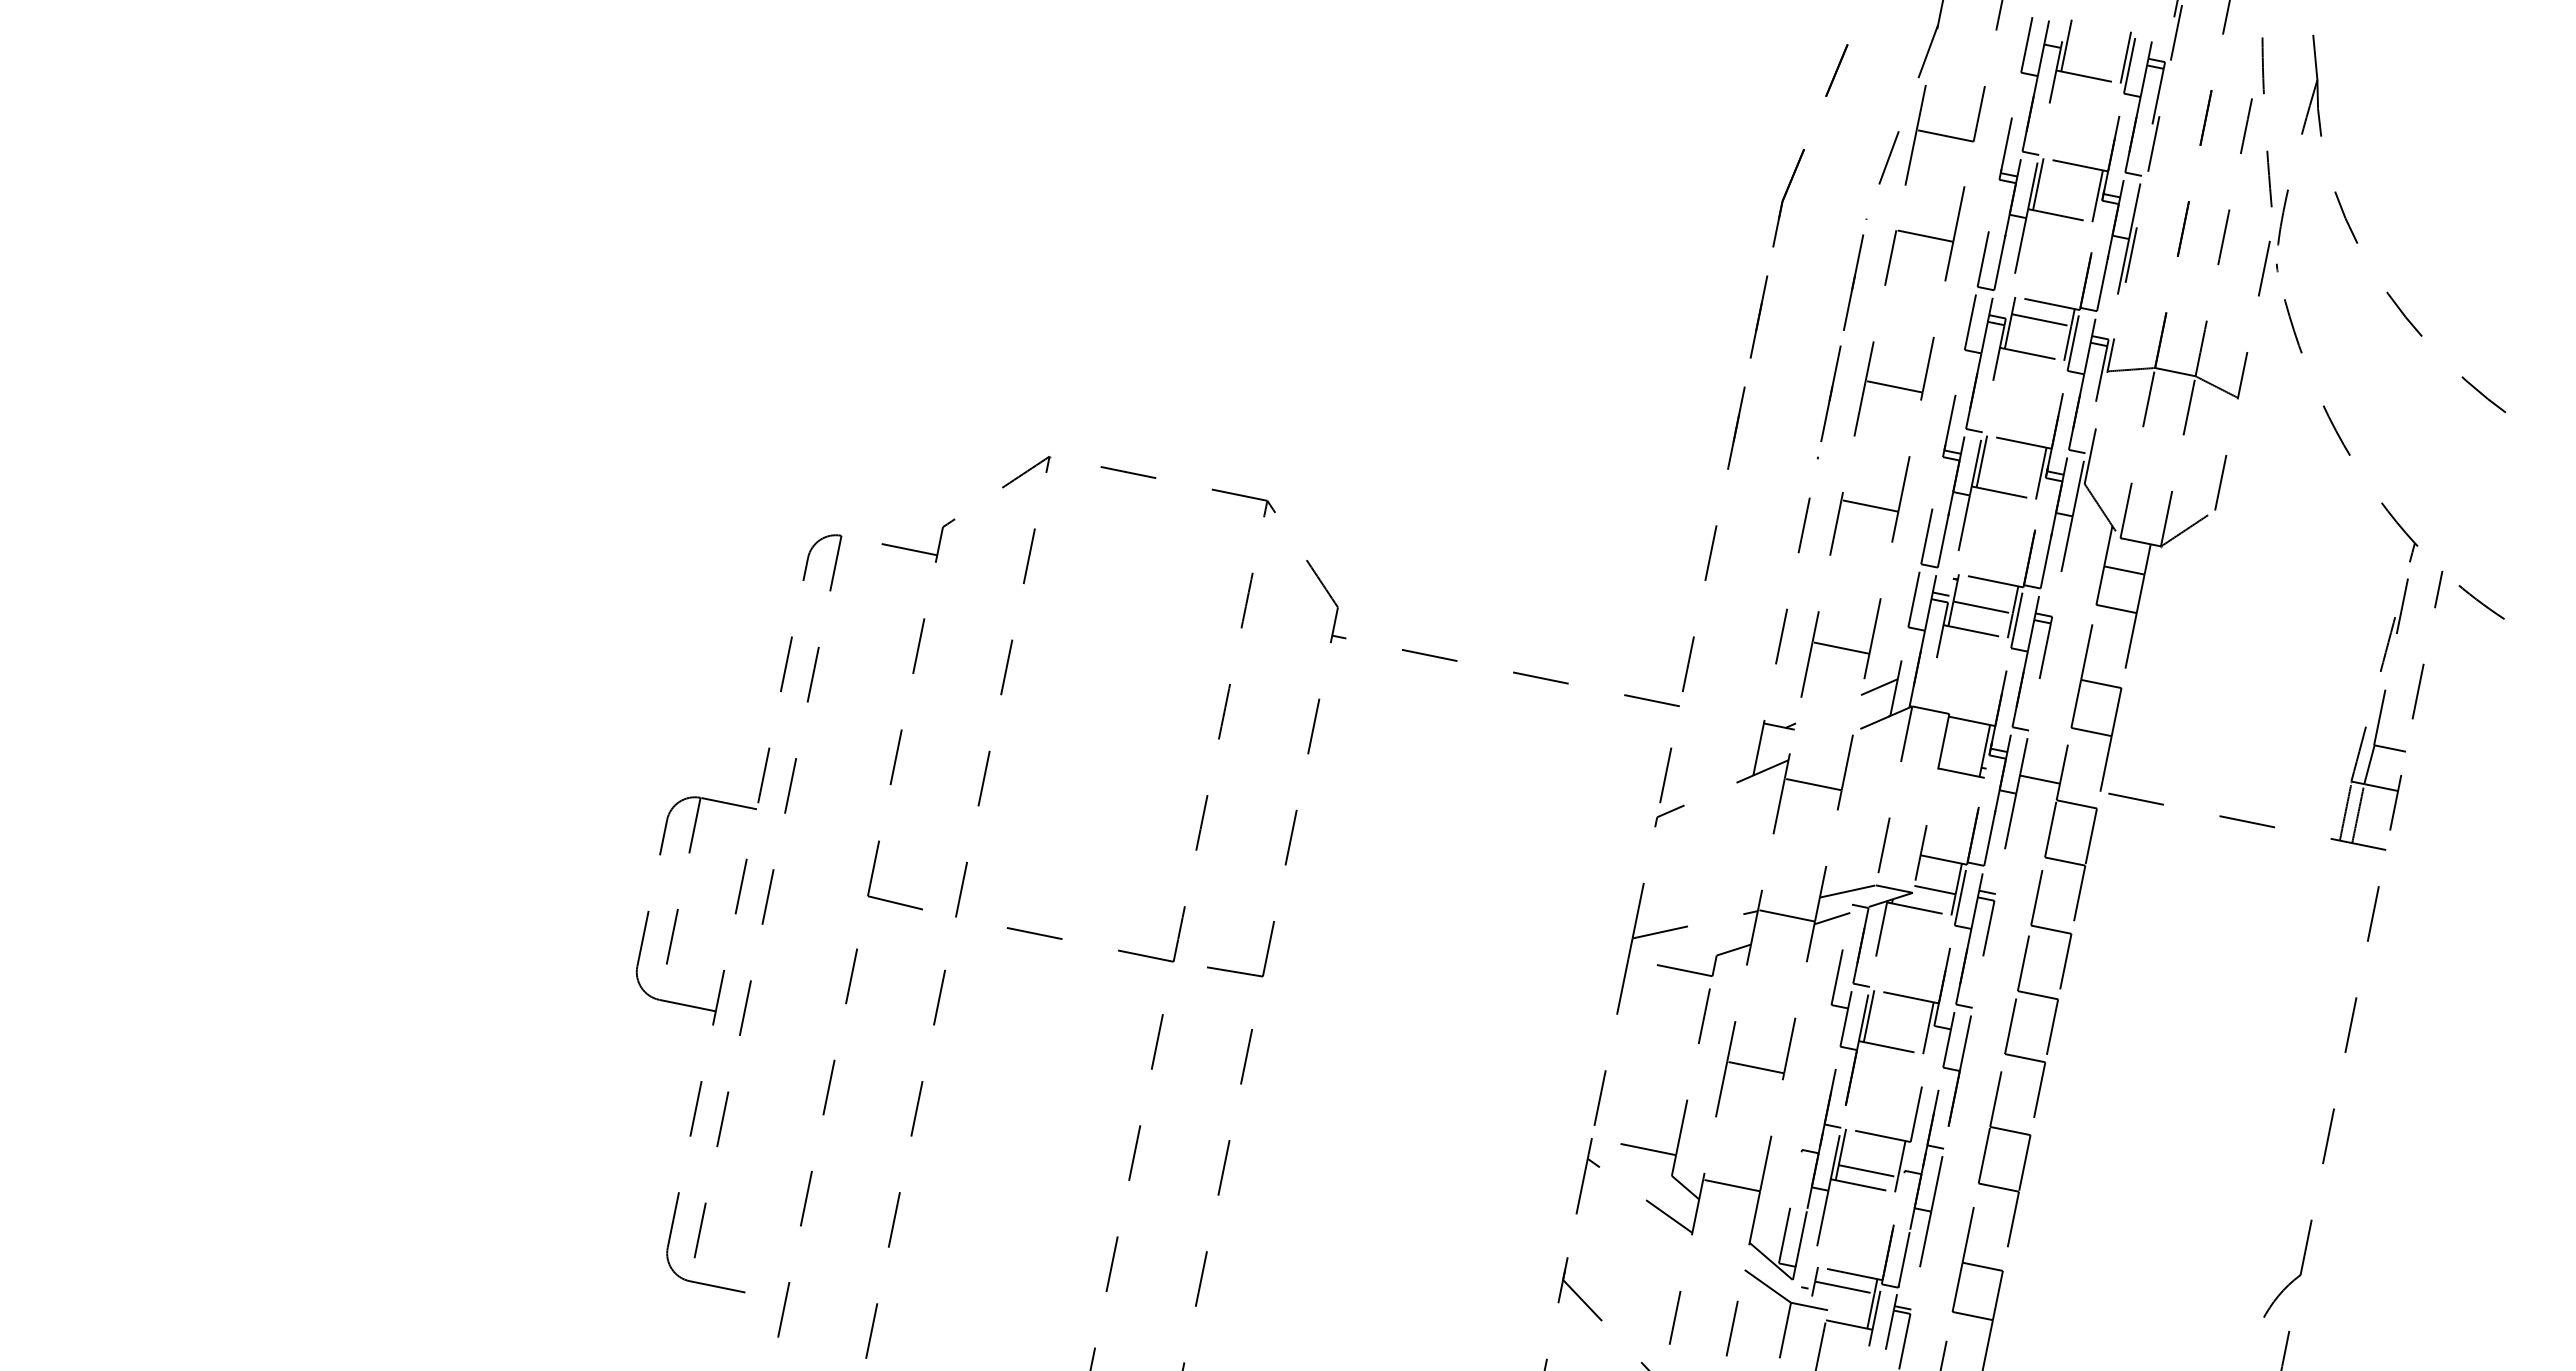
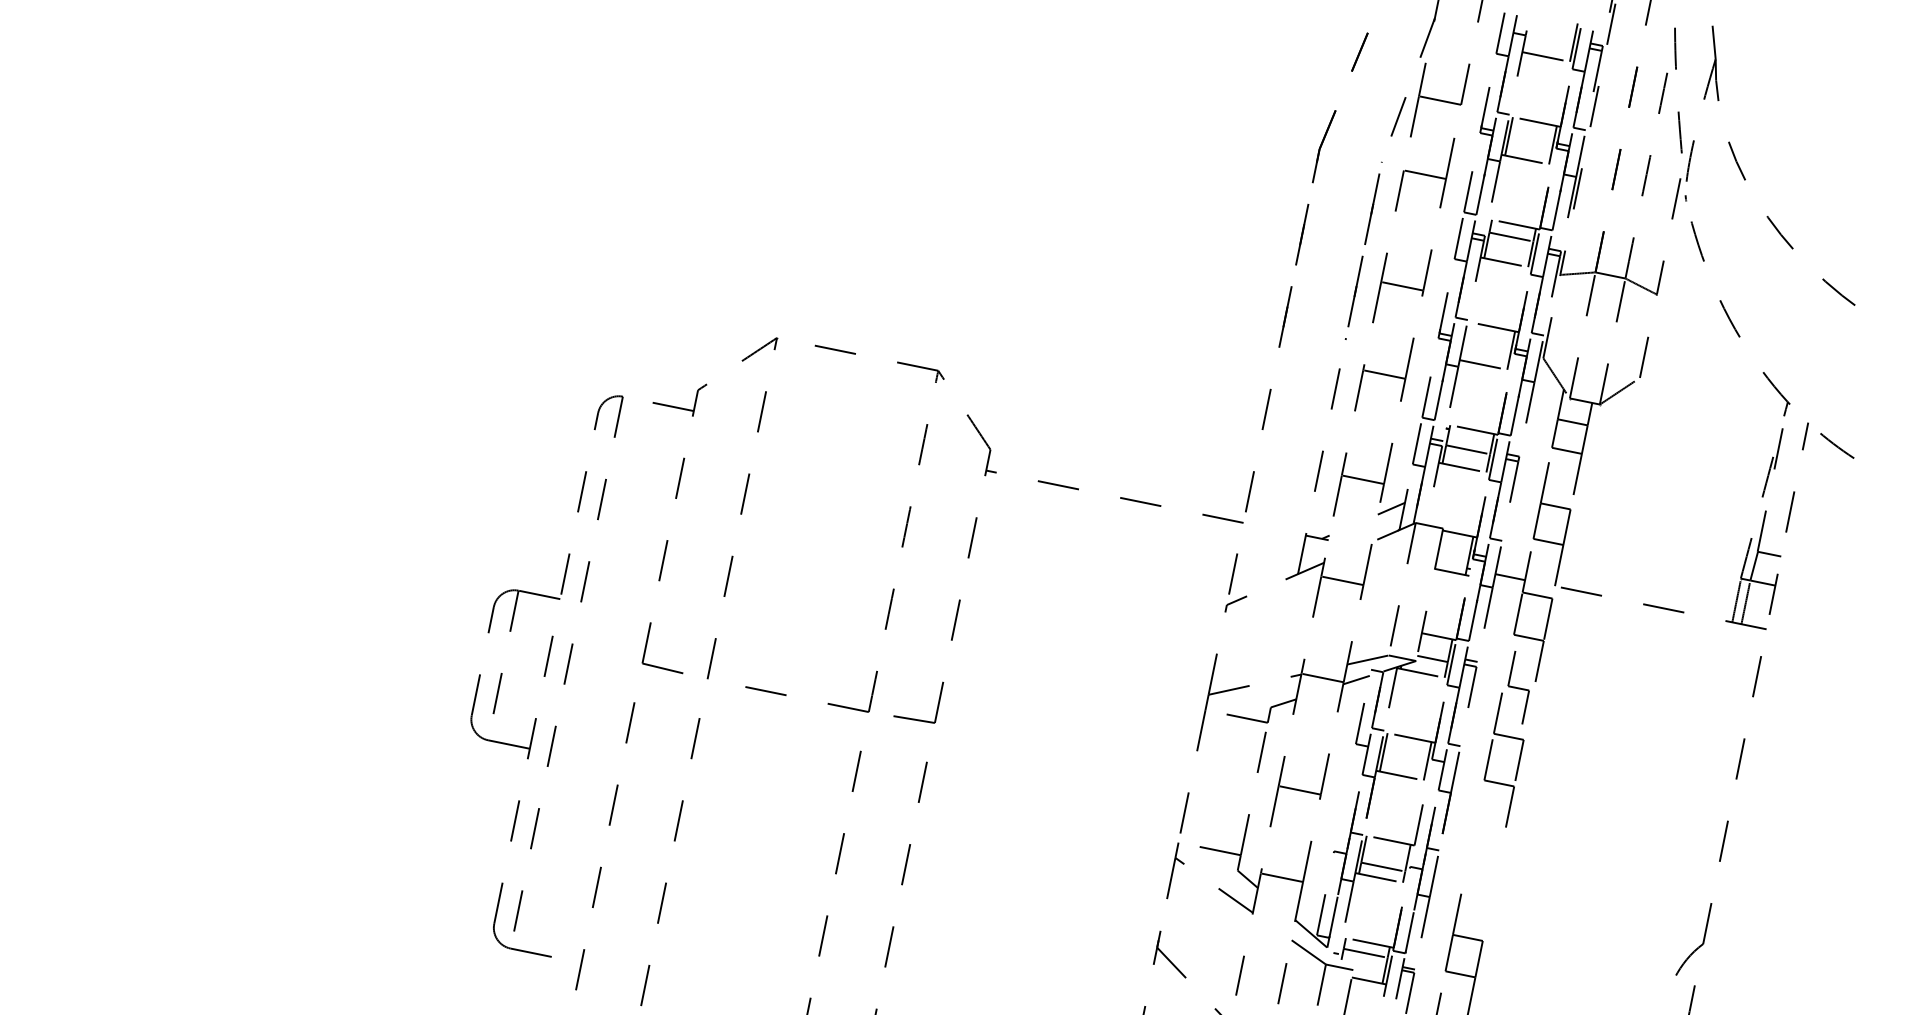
line: (2066, 45) -> (1529, 33), removed
line: (1981, 461) -> (1466, 341), removed
part: (2051, 929) -> (1518, 688), size x0.7
part: (2004, 1159) -> (1483, 858), removed

